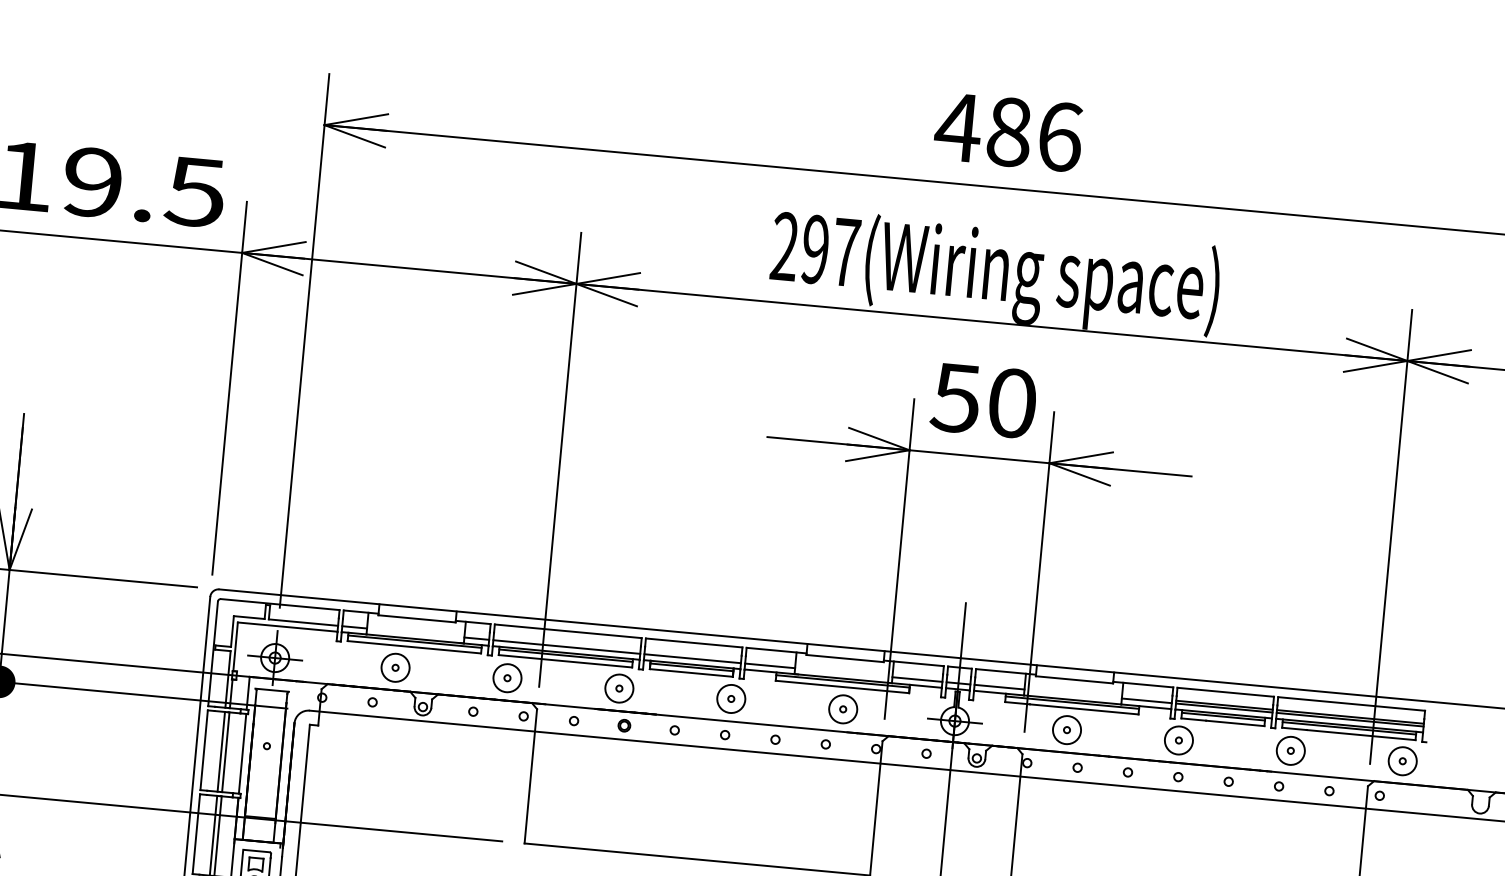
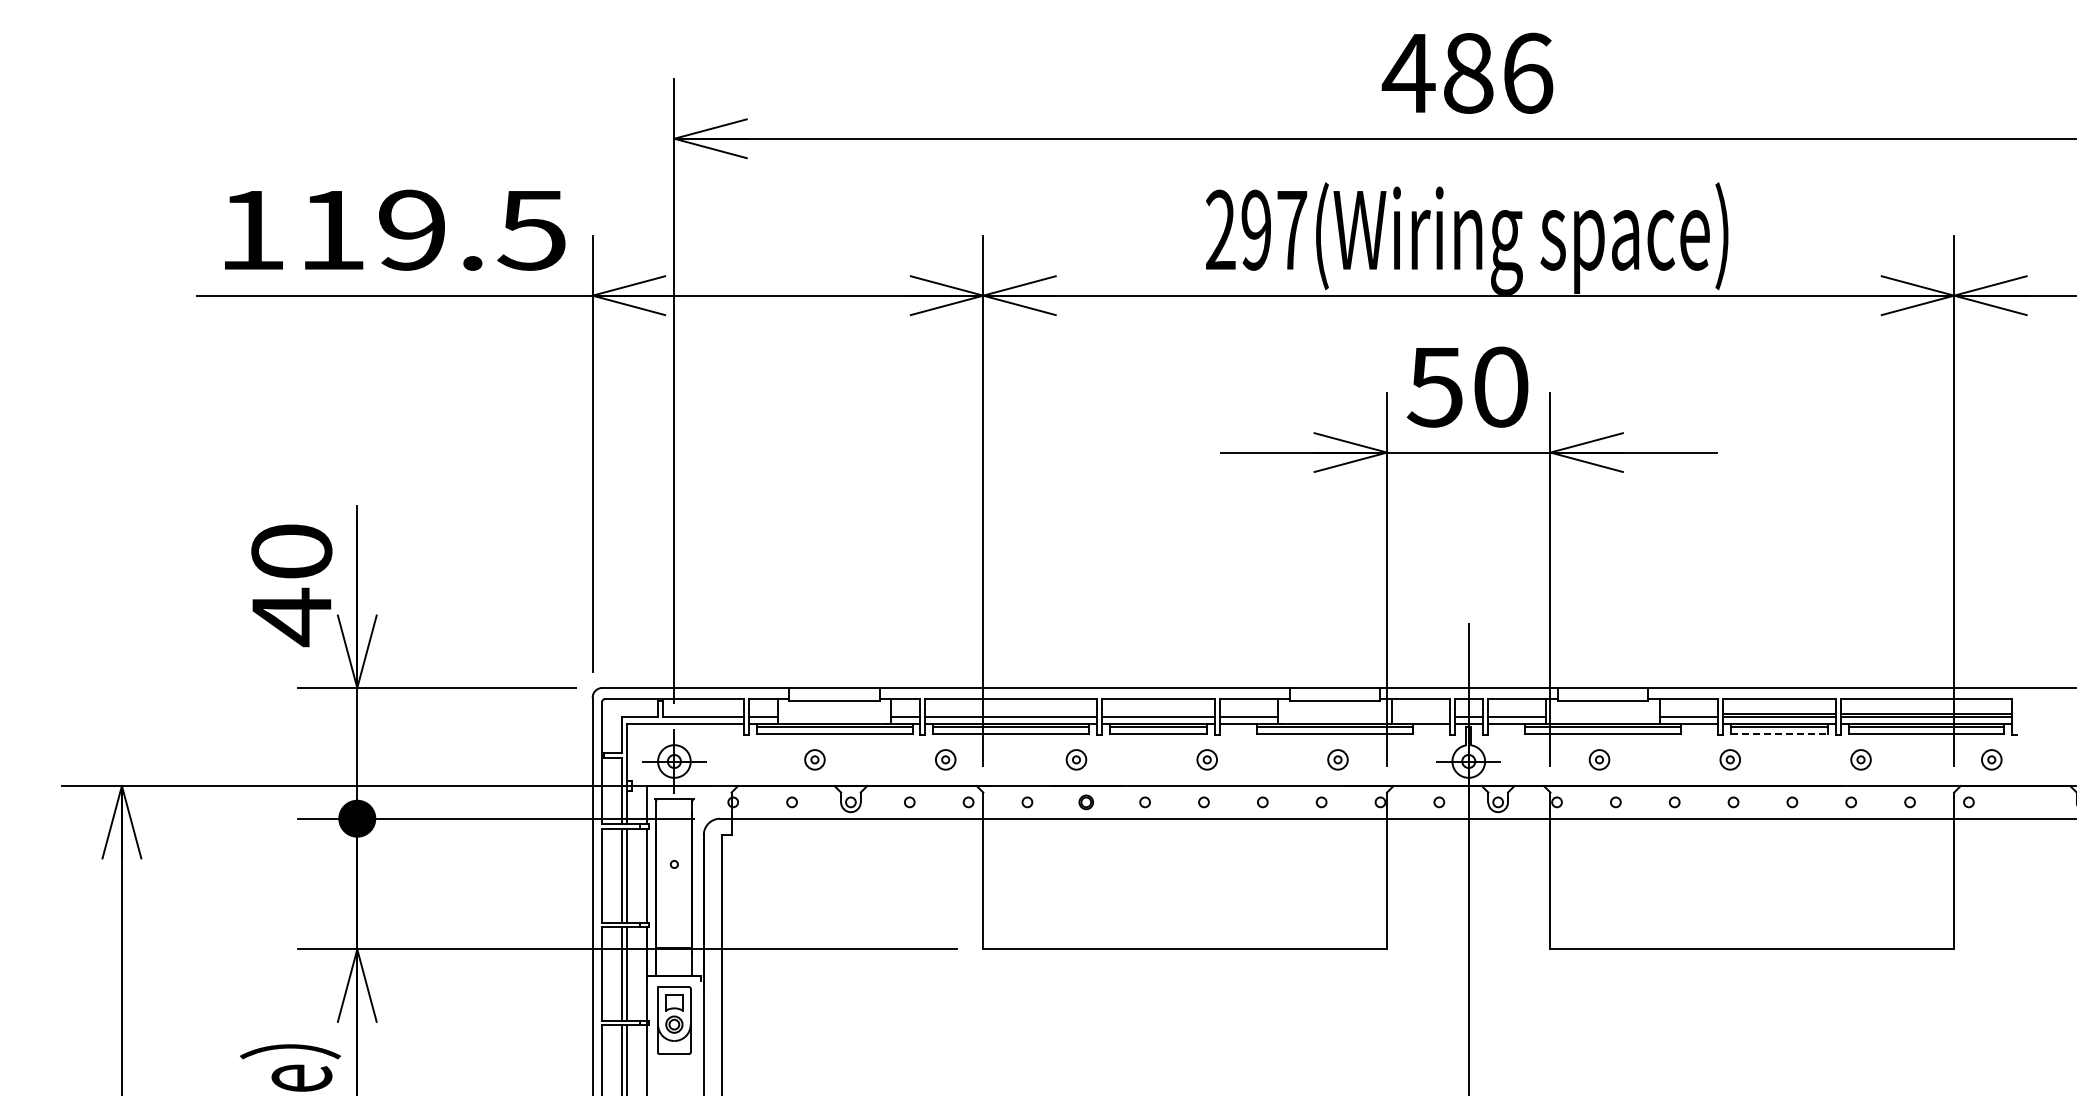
circle: (395, 667) -> (814, 759), size x0.6
circle: (507, 677) -> (945, 759), size x0.6
line: (917, 679) -> (1420, 717), removed
circle: (619, 688) -> (1076, 759), size x0.6
circle: (730, 698) -> (1206, 759), size x0.6
circle: (842, 708) -> (1337, 759), size x0.6
line: (1223, 722) -> (1779, 734), solid -> dashed
circle: (1067, 729) -> (1599, 759), size x0.6
circle: (1178, 740) -> (1729, 759), size x0.6
circle: (1290, 750) -> (1860, 759), size x0.6
circle: (1402, 760) -> (1991, 759), size x0.6

